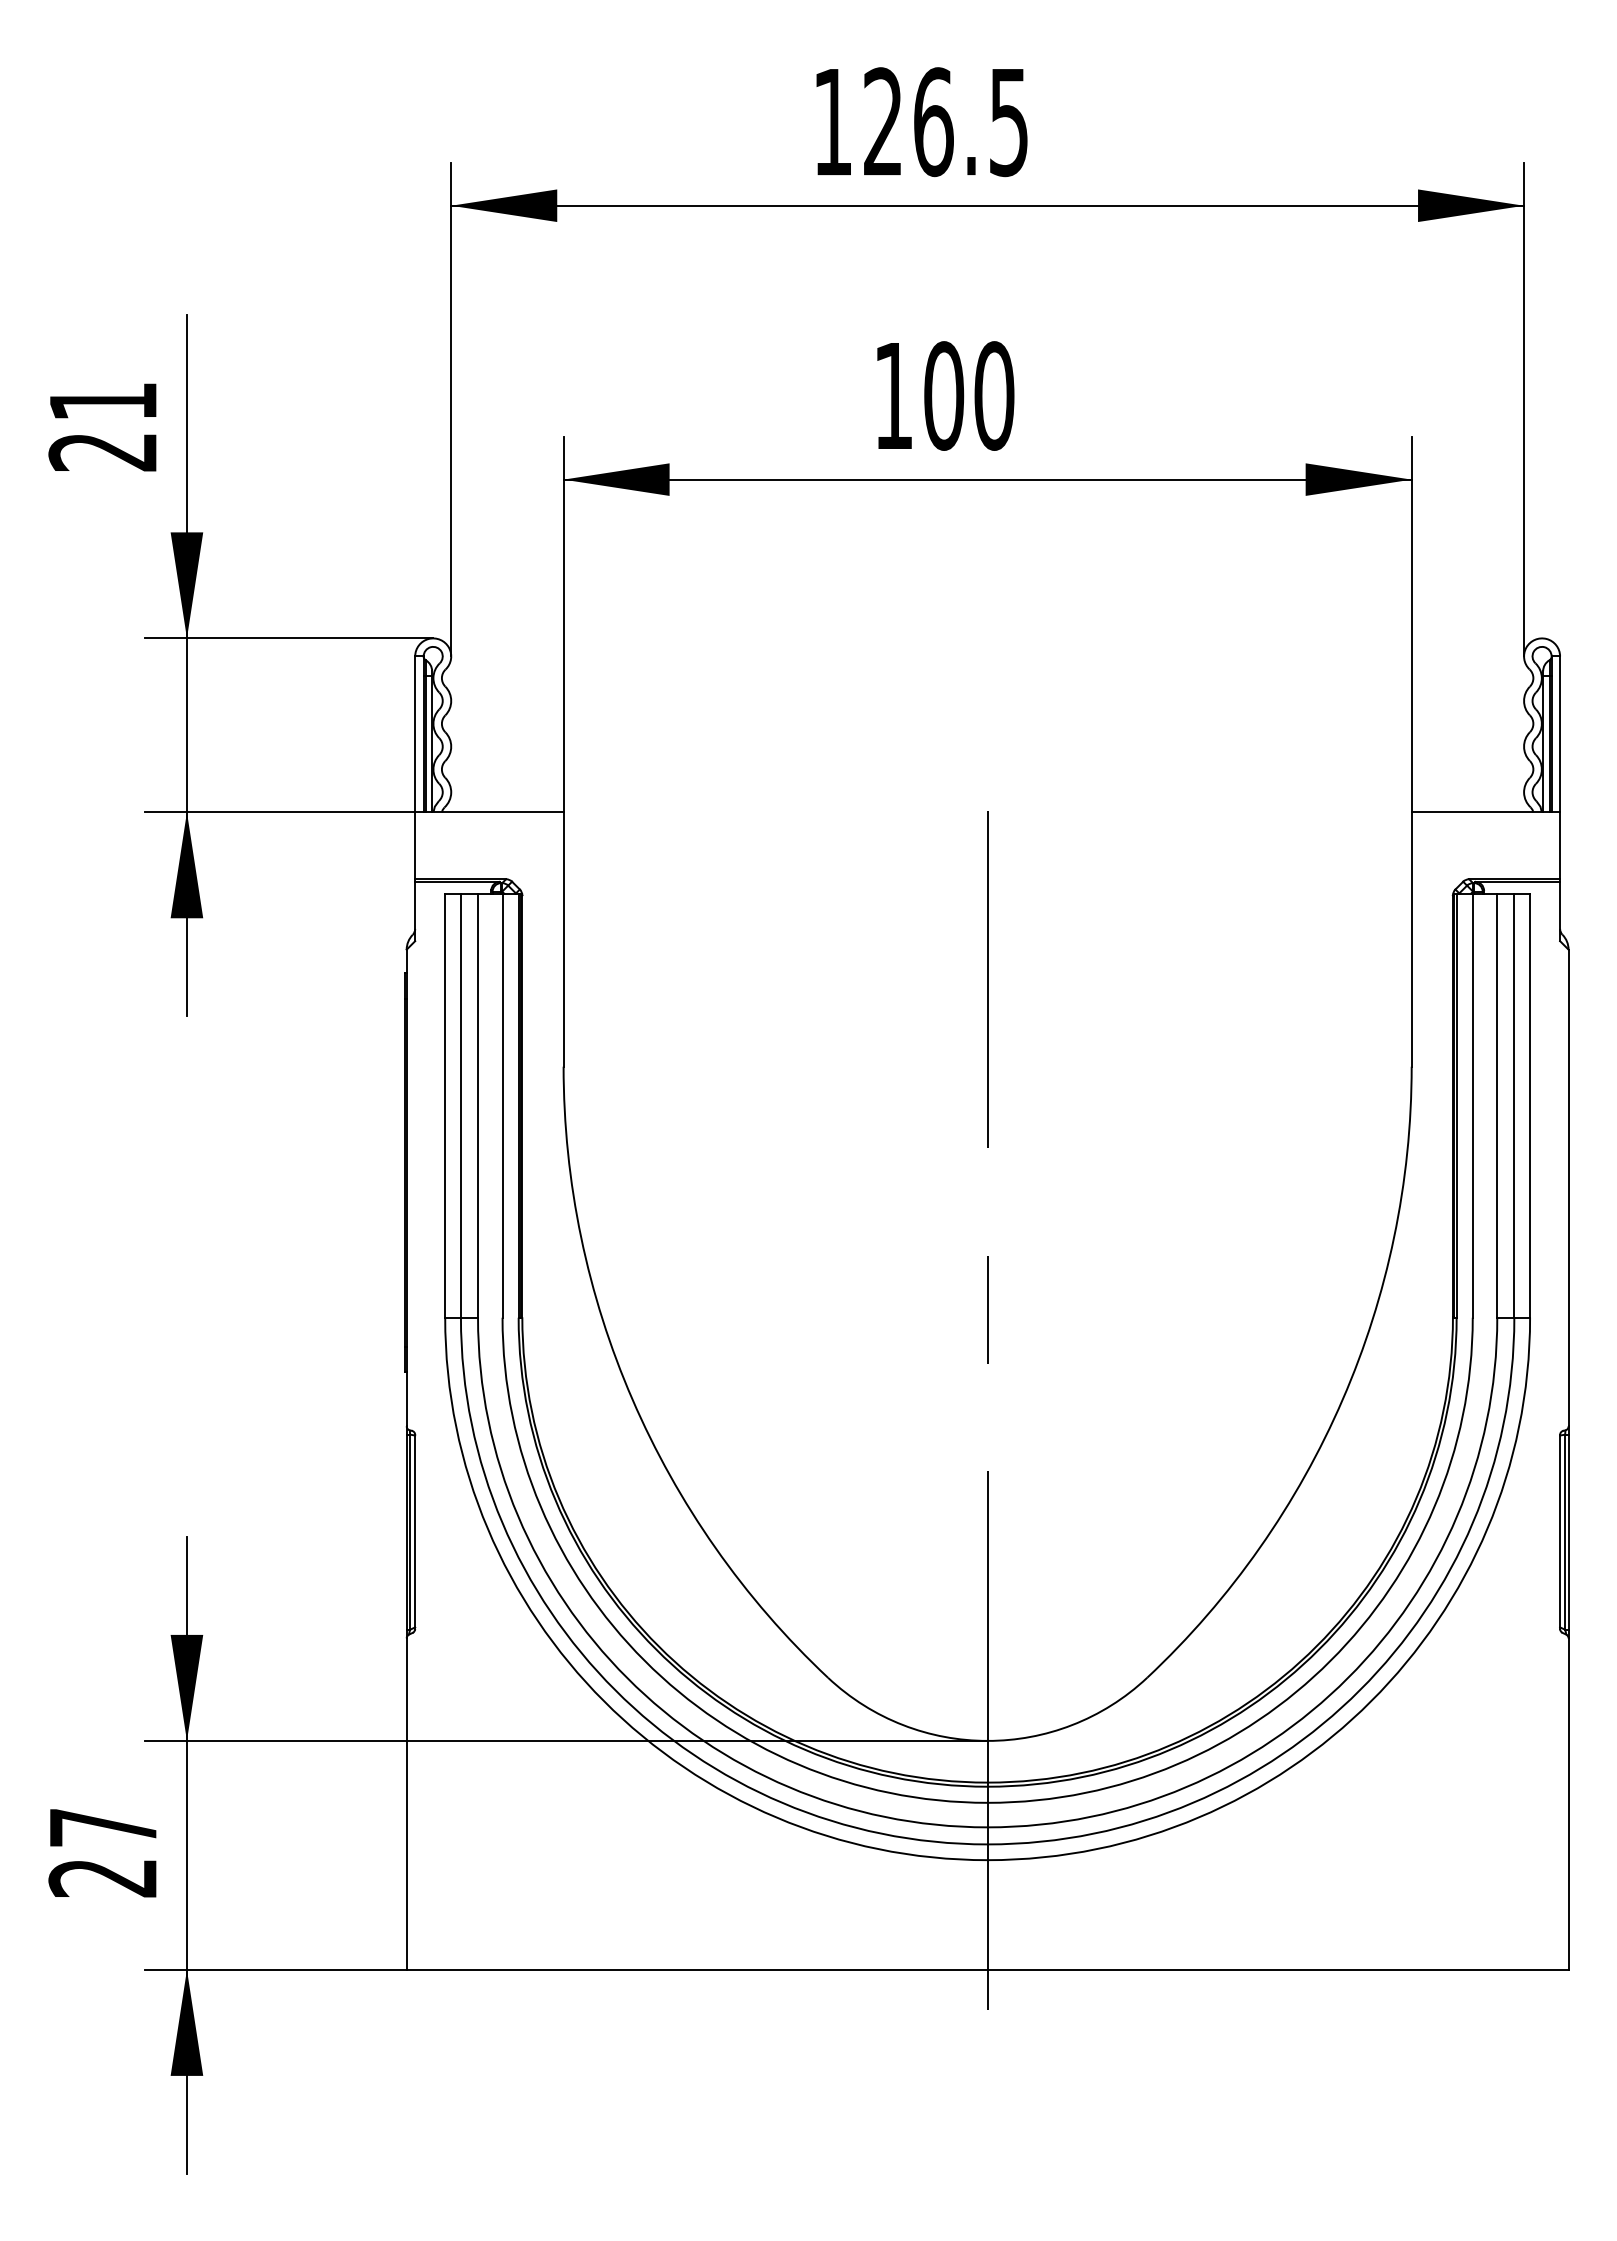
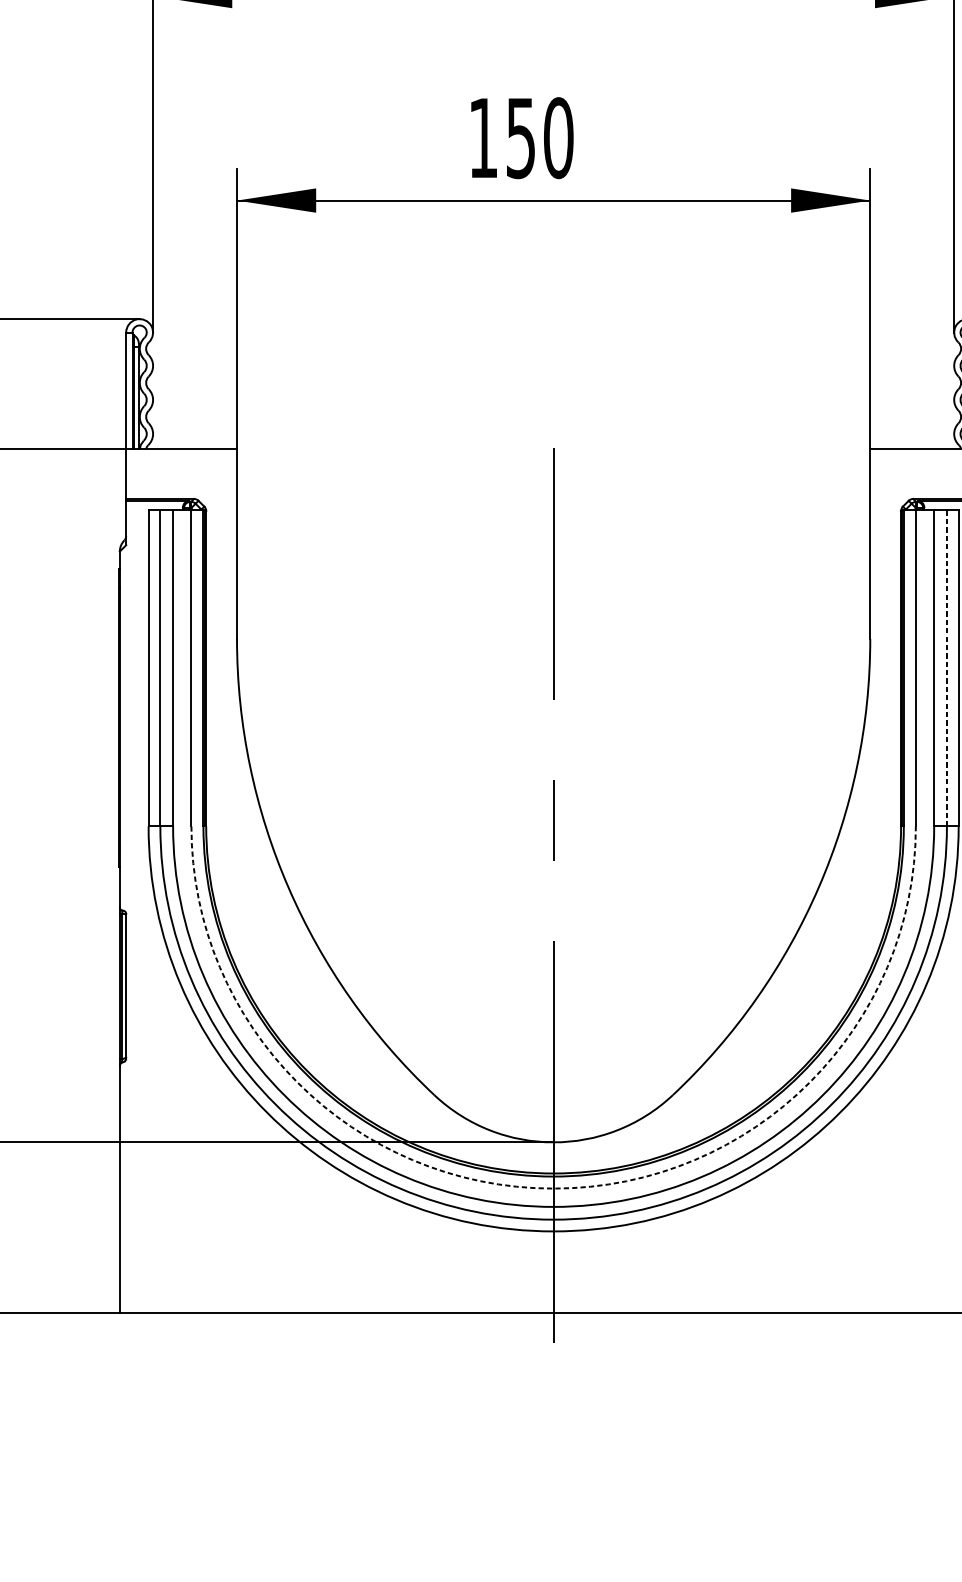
text: (944, 395) -> (521, 137), 100 -> 150
line: (1514, 1105) -> (947, 667), solid -> dashed
arc: (987, 1802) -> (553, 1188), solid -> dashed

